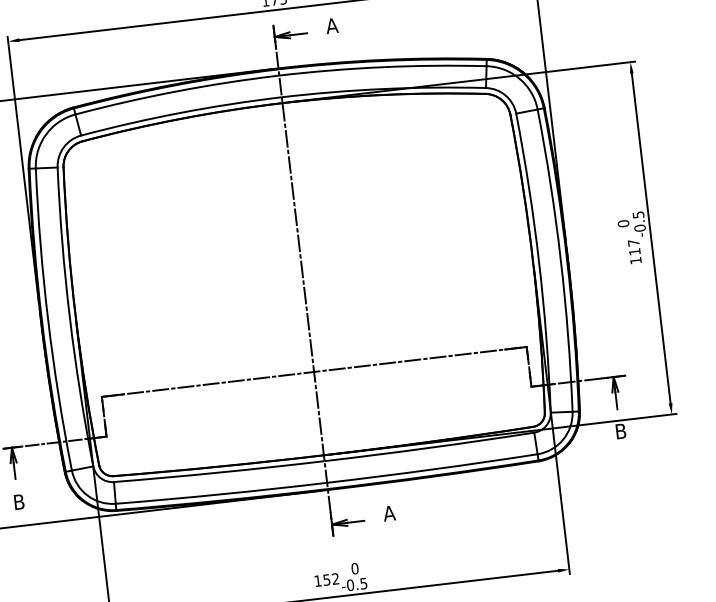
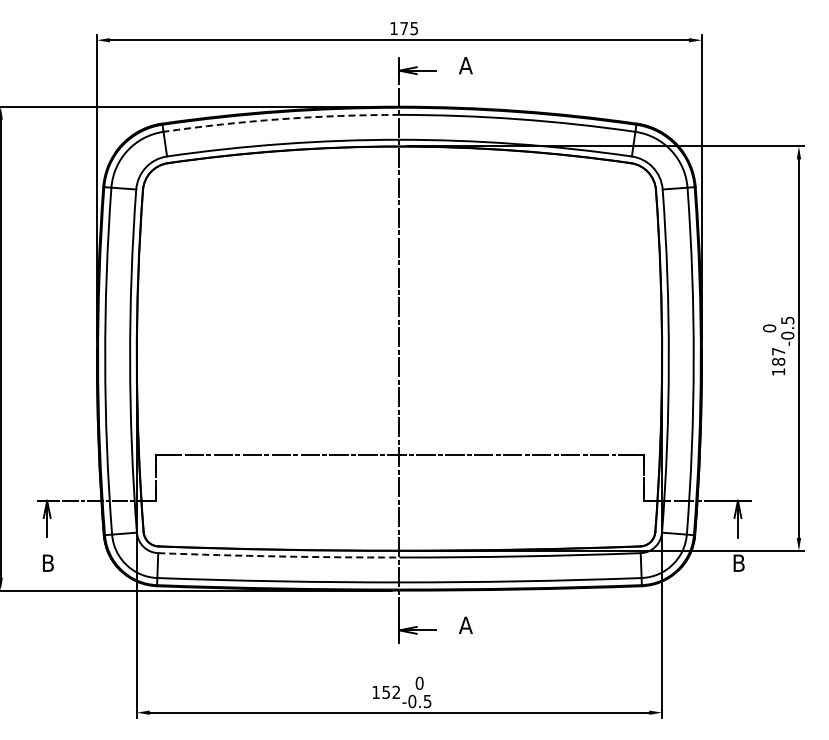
arc: (176, 91) -> (281, 119), solid -> dashed
text: (634, 251) -> (778, 361), 117 -> 187
arc: (219, 472) -> (278, 556), solid -> dashed

